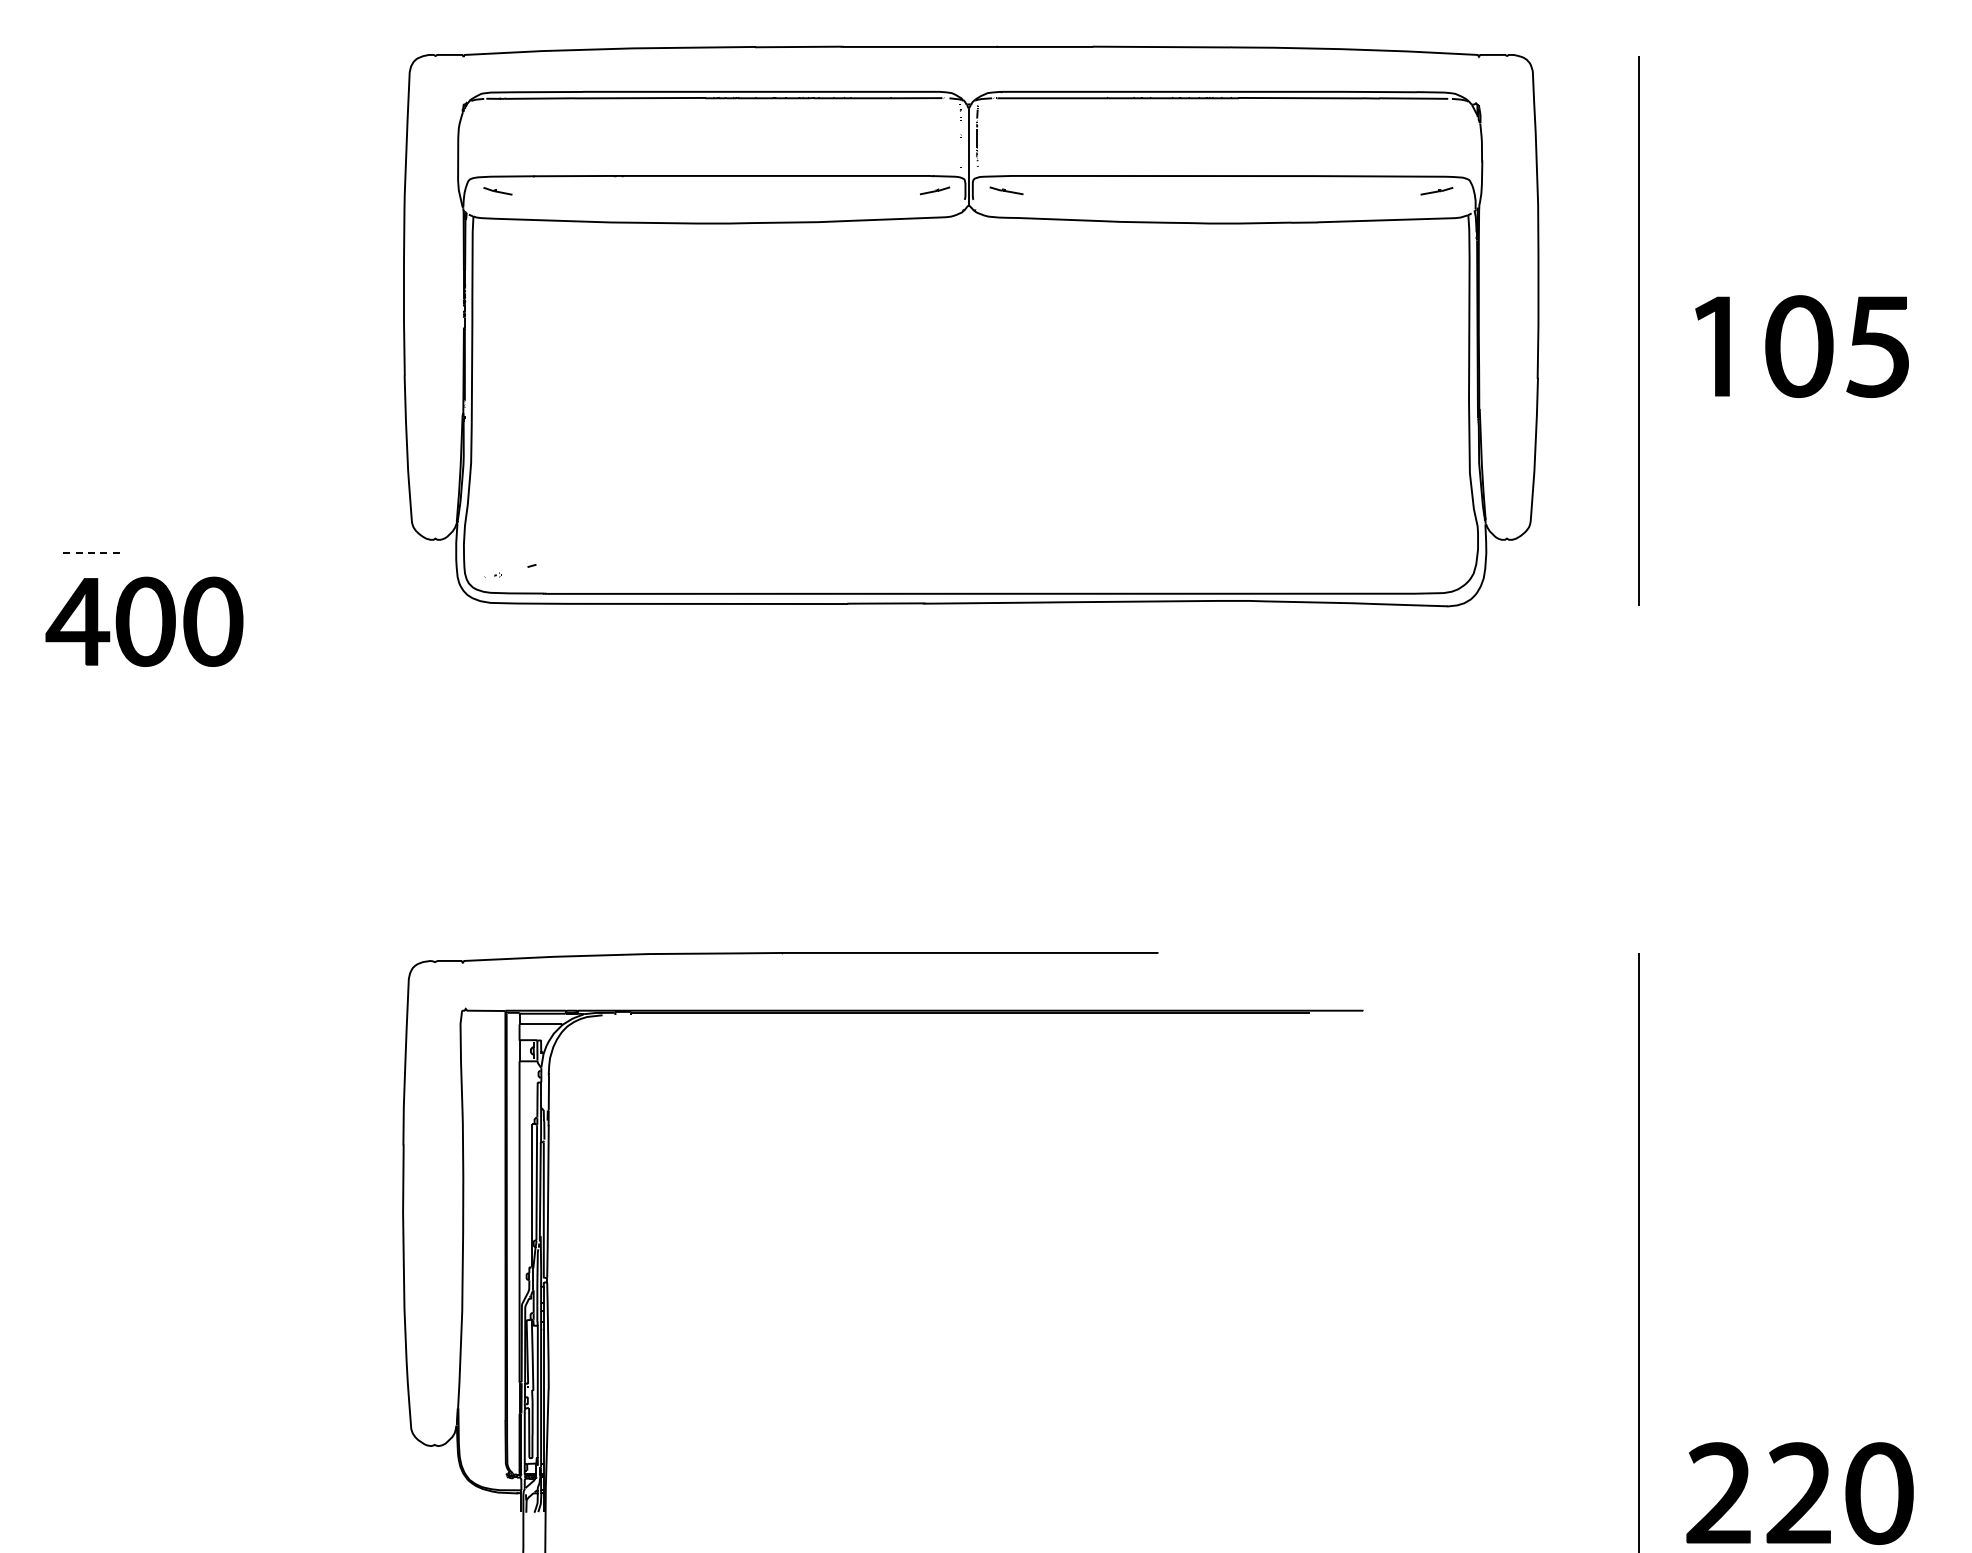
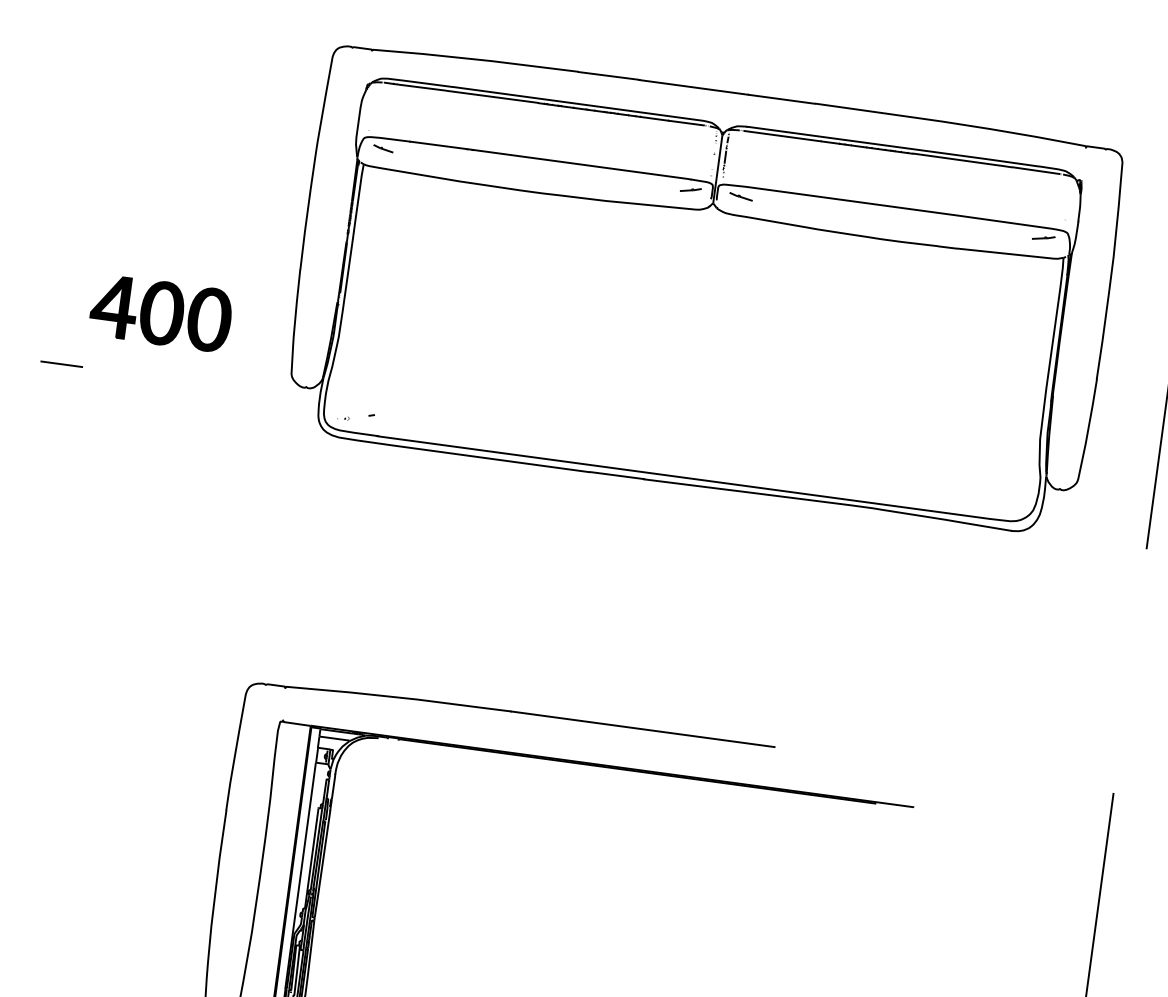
line: (88, 552) -> (61, 363), dashed -> solid
part: (144, 621) -> (161, 312), moved

